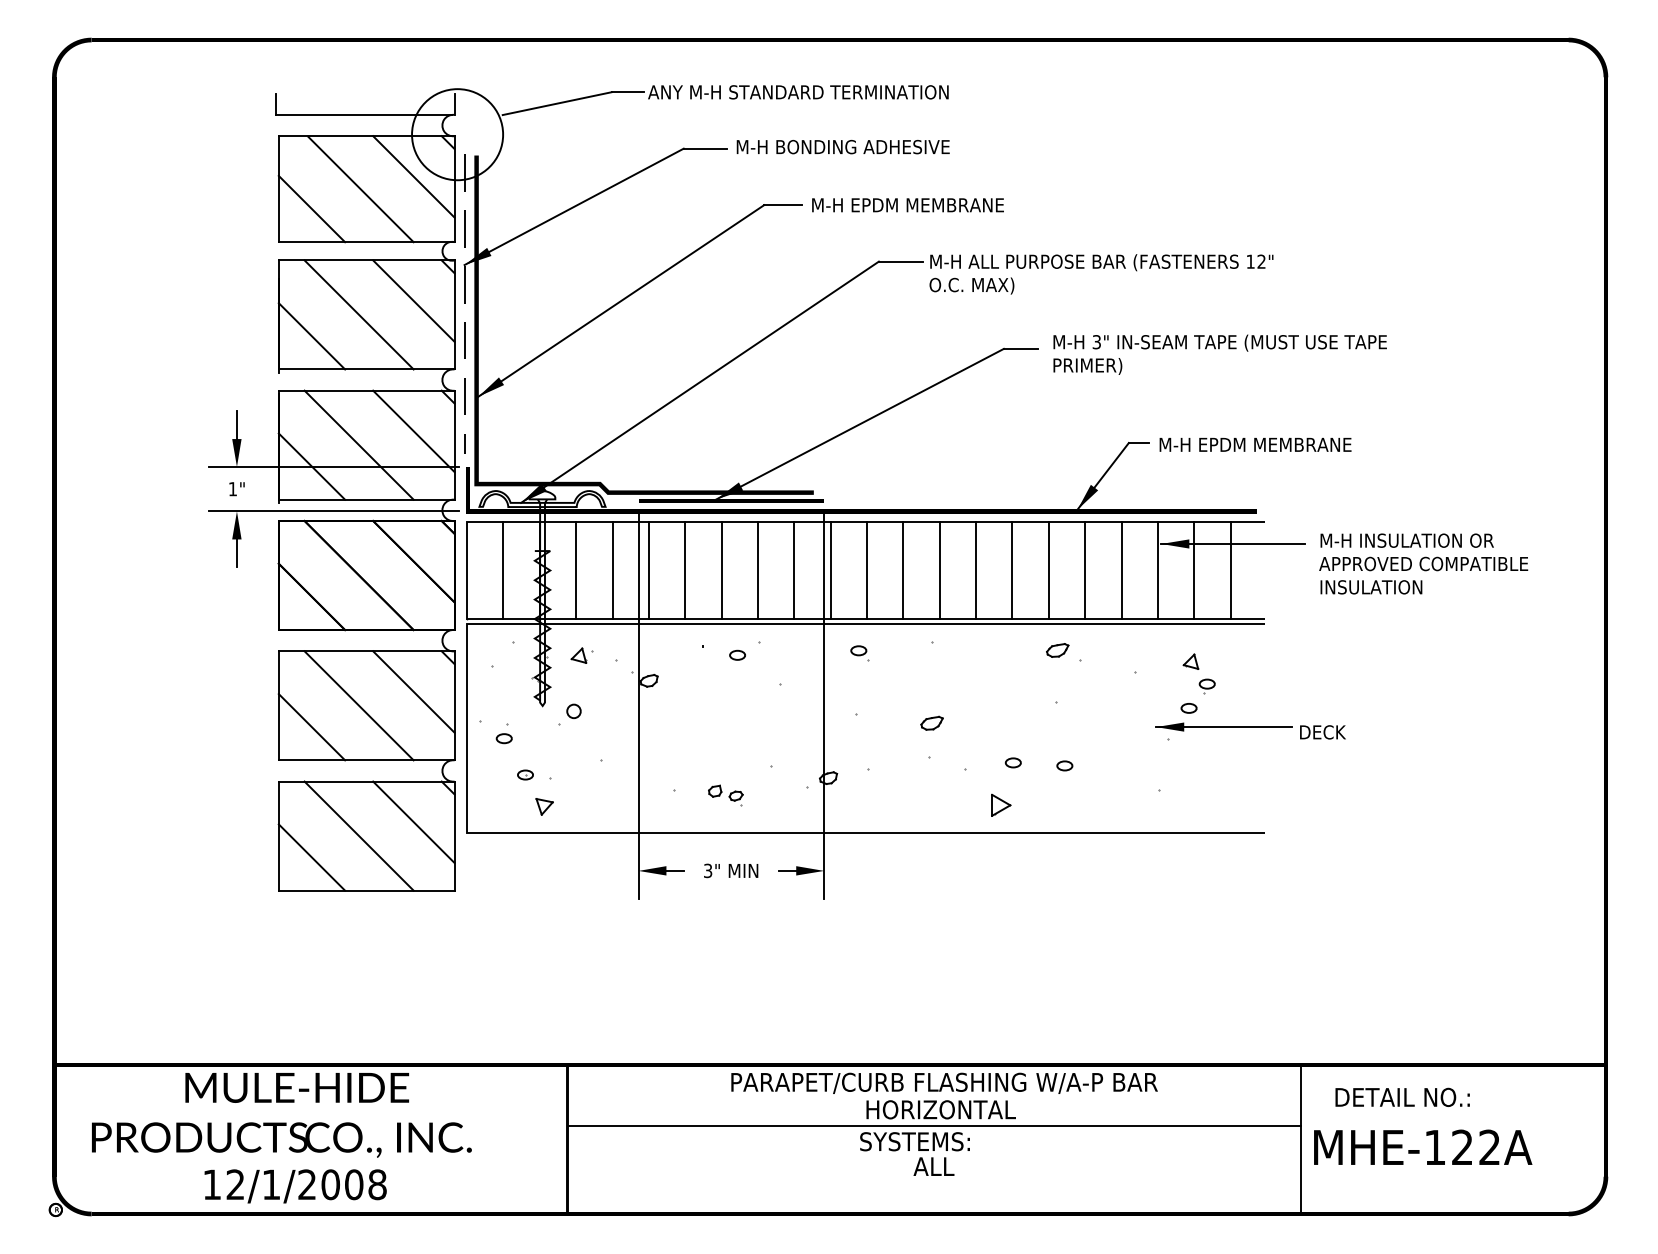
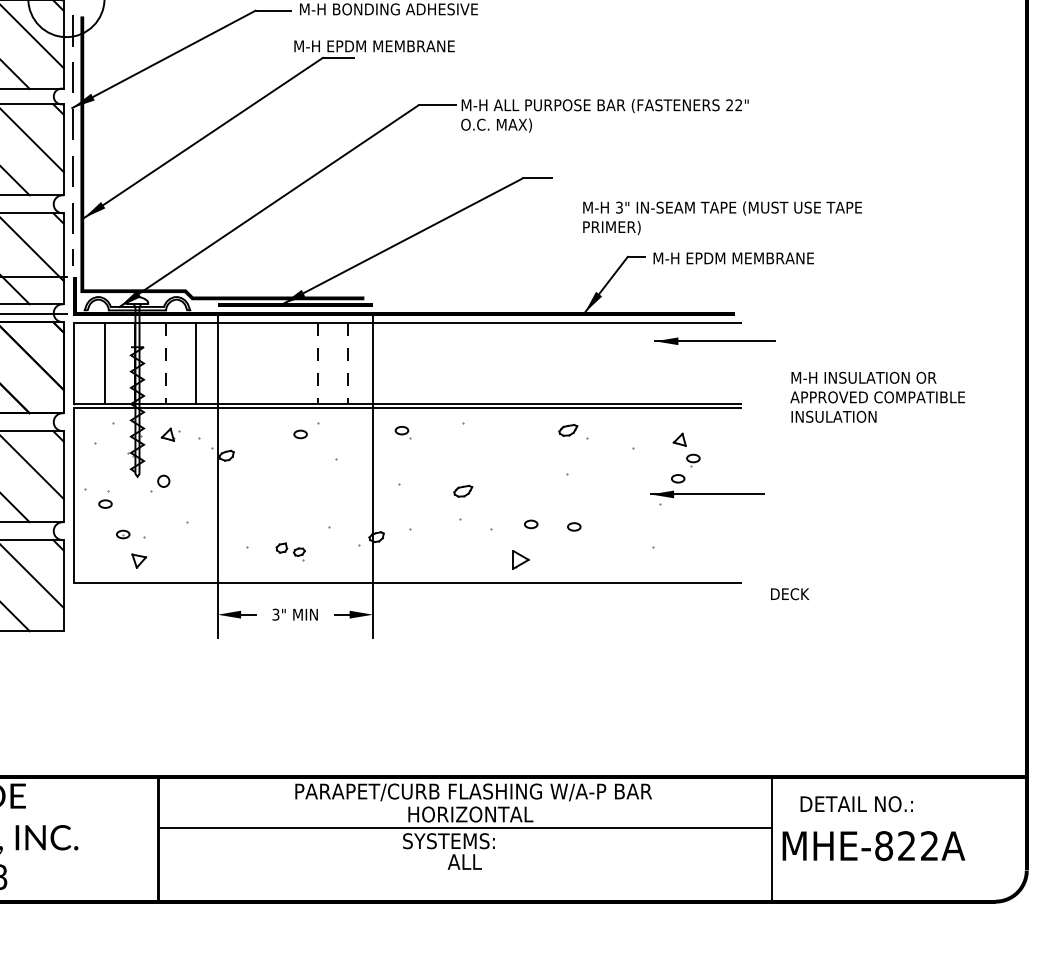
text: (907, 205) -> (374, 46), moved
text: (1250, 261) -> (729, 105), 12" -> 22"
text: (1219, 354) -> (722, 217), moved
text: (1423, 563) -> (877, 396), moved
line: (648, 570) -> (226, 363), removed
line: (685, 570) -> (257, 363), removed
line: (721, 570) -> (287, 363), removed
line: (830, 570) -> (378, 363), removed
line: (867, 570) -> (409, 363), removed
line: (903, 570) -> (439, 363), removed
line: (939, 570) -> (469, 363), removed
line: (976, 570) -> (500, 363), removed
line: (1012, 570) -> (530, 363), removed
line: (1048, 570) -> (560, 363), removed
line: (1085, 570) -> (591, 363), removed
line: (1121, 570) -> (621, 363), removed
line: (1157, 570) -> (651, 363), removed
line: (1194, 570) -> (682, 363), removed
line: (1230, 570) -> (712, 363), removed
line: (576, 571) -> (165, 364), solid -> dashed
line: (757, 571) -> (317, 364), solid -> dashed
line: (794, 571) -> (348, 364), solid -> dashed
text: (1322, 732) -> (789, 594), moved
text: (1434, 1147) -> (883, 846), MHE-122A -> MHE-822A

